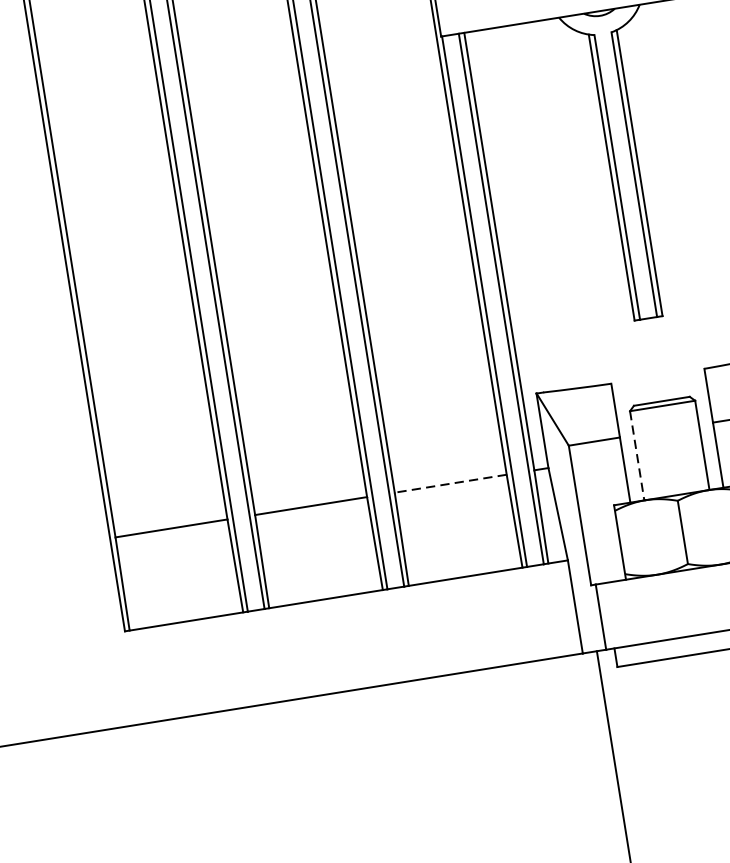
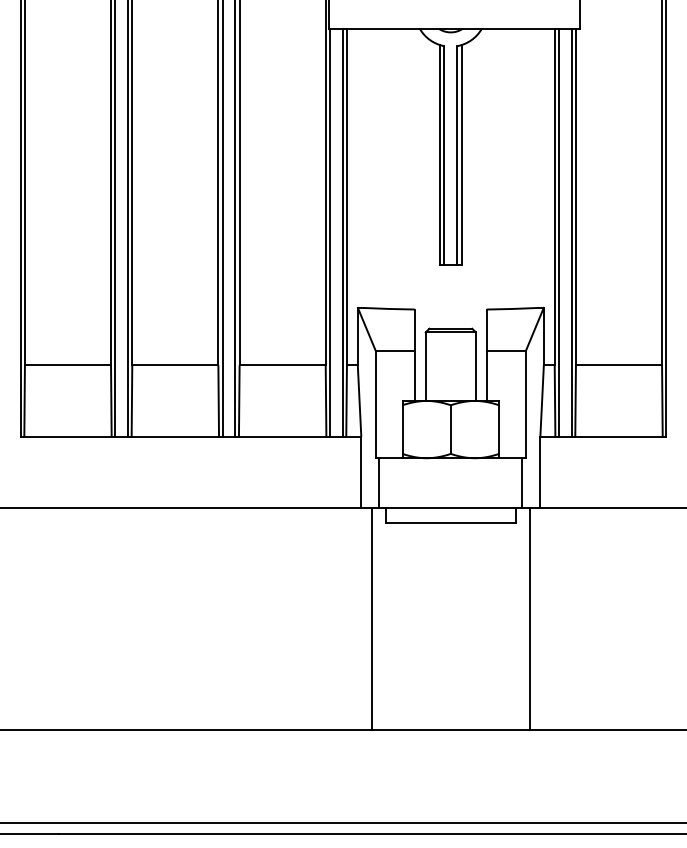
line: (636, 456) -> (425, 367), dashed -> solid
line: (450, 484) -> (282, 365), dashed -> solid

